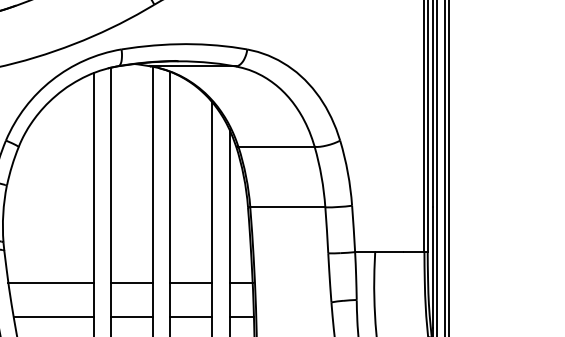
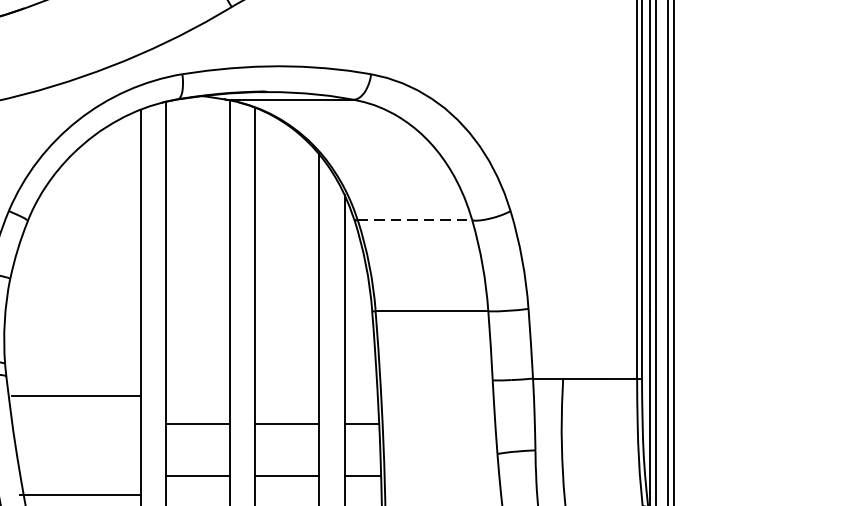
line: (277, 146) -> (416, 219), solid -> dashed
line: (50, 282) -> (75, 395), moved
line: (53, 316) -> (80, 494), moved

